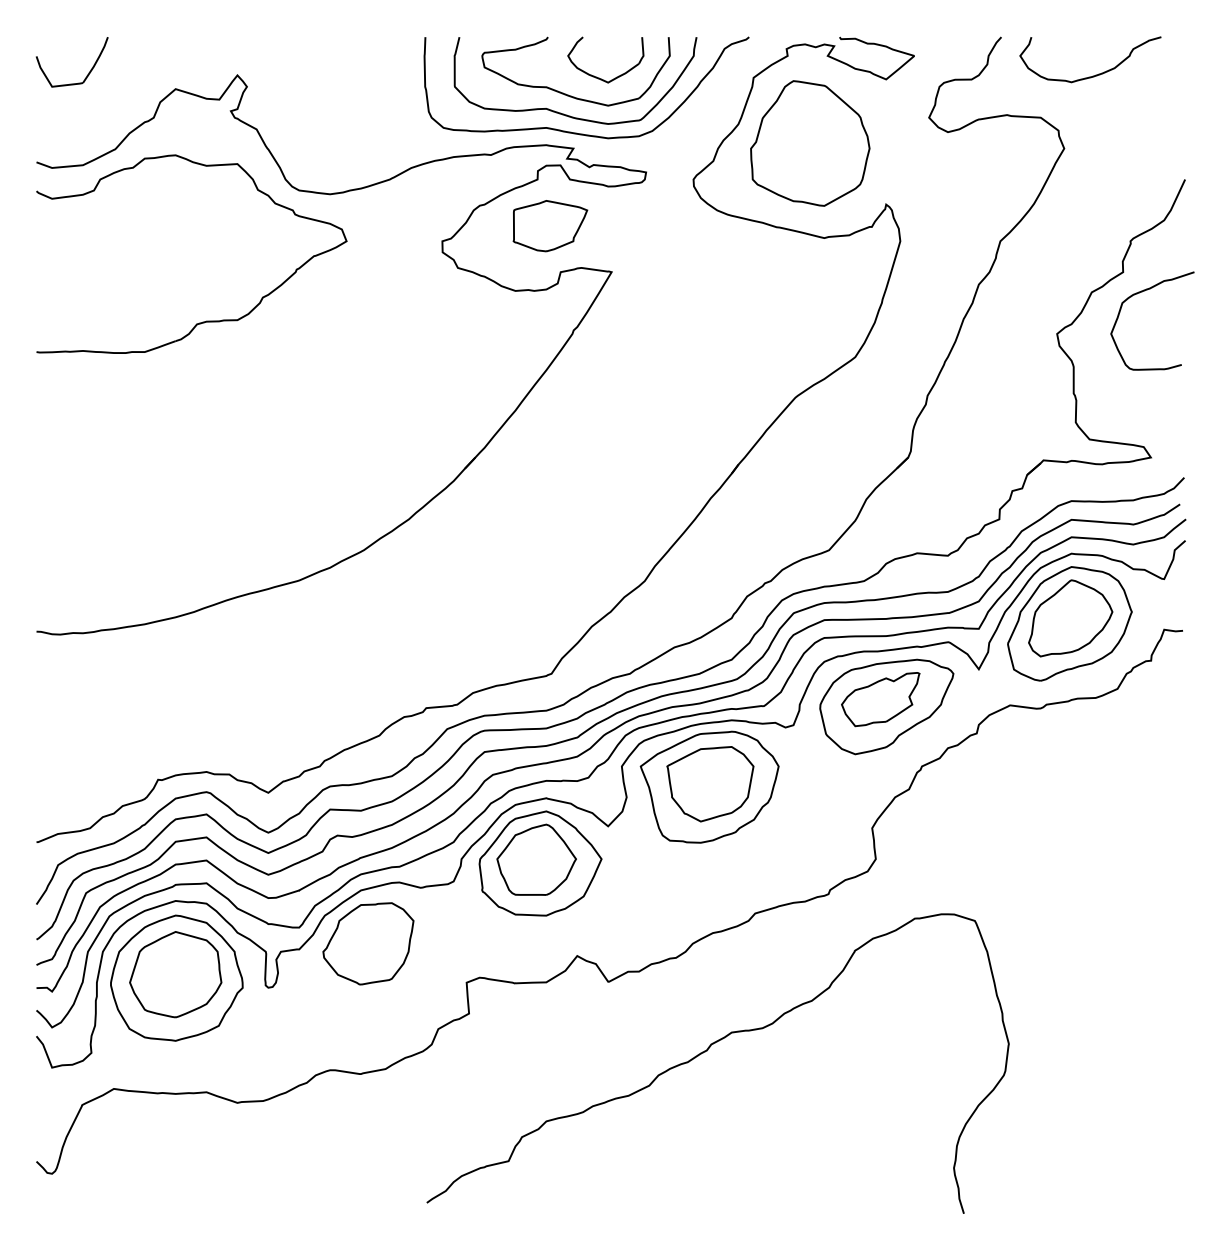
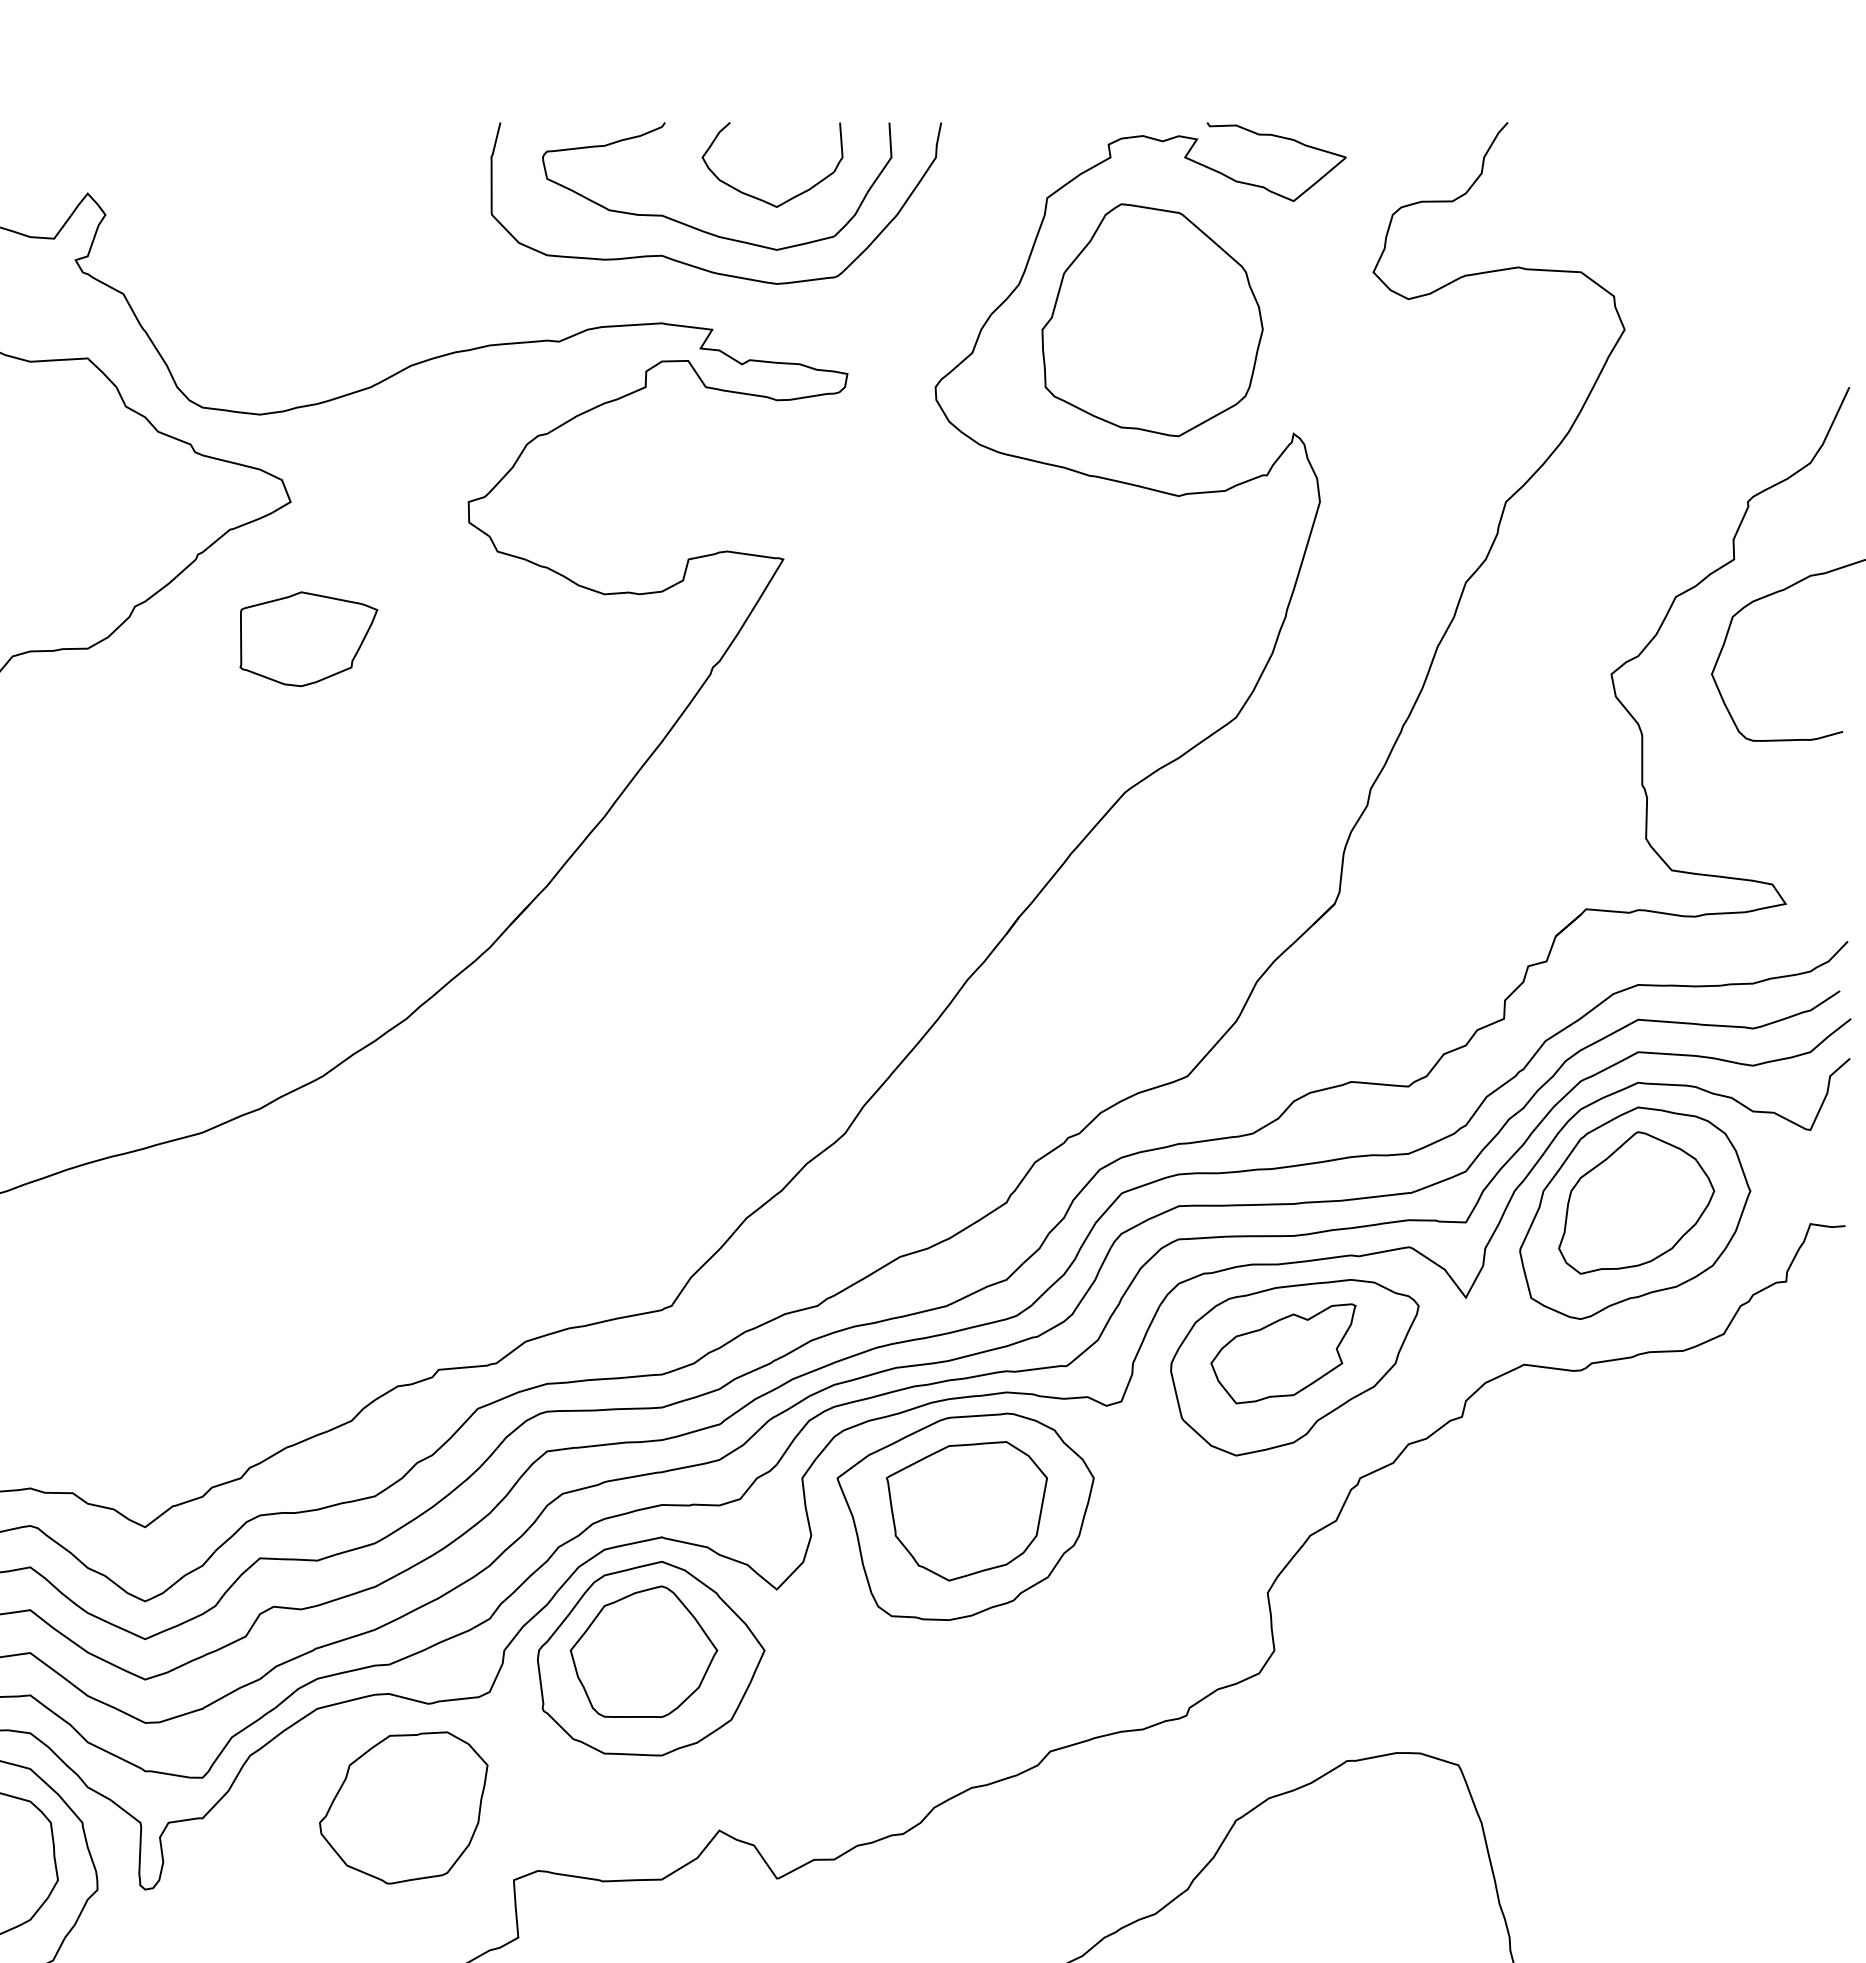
curve: (1095, 74) -> (1682, 191), removed
curve: (576, 132) -> (717, 299), removed
part: (550, 226) -> (309, 639), moved
part: (368, 943) -> (403, 1807), moved

